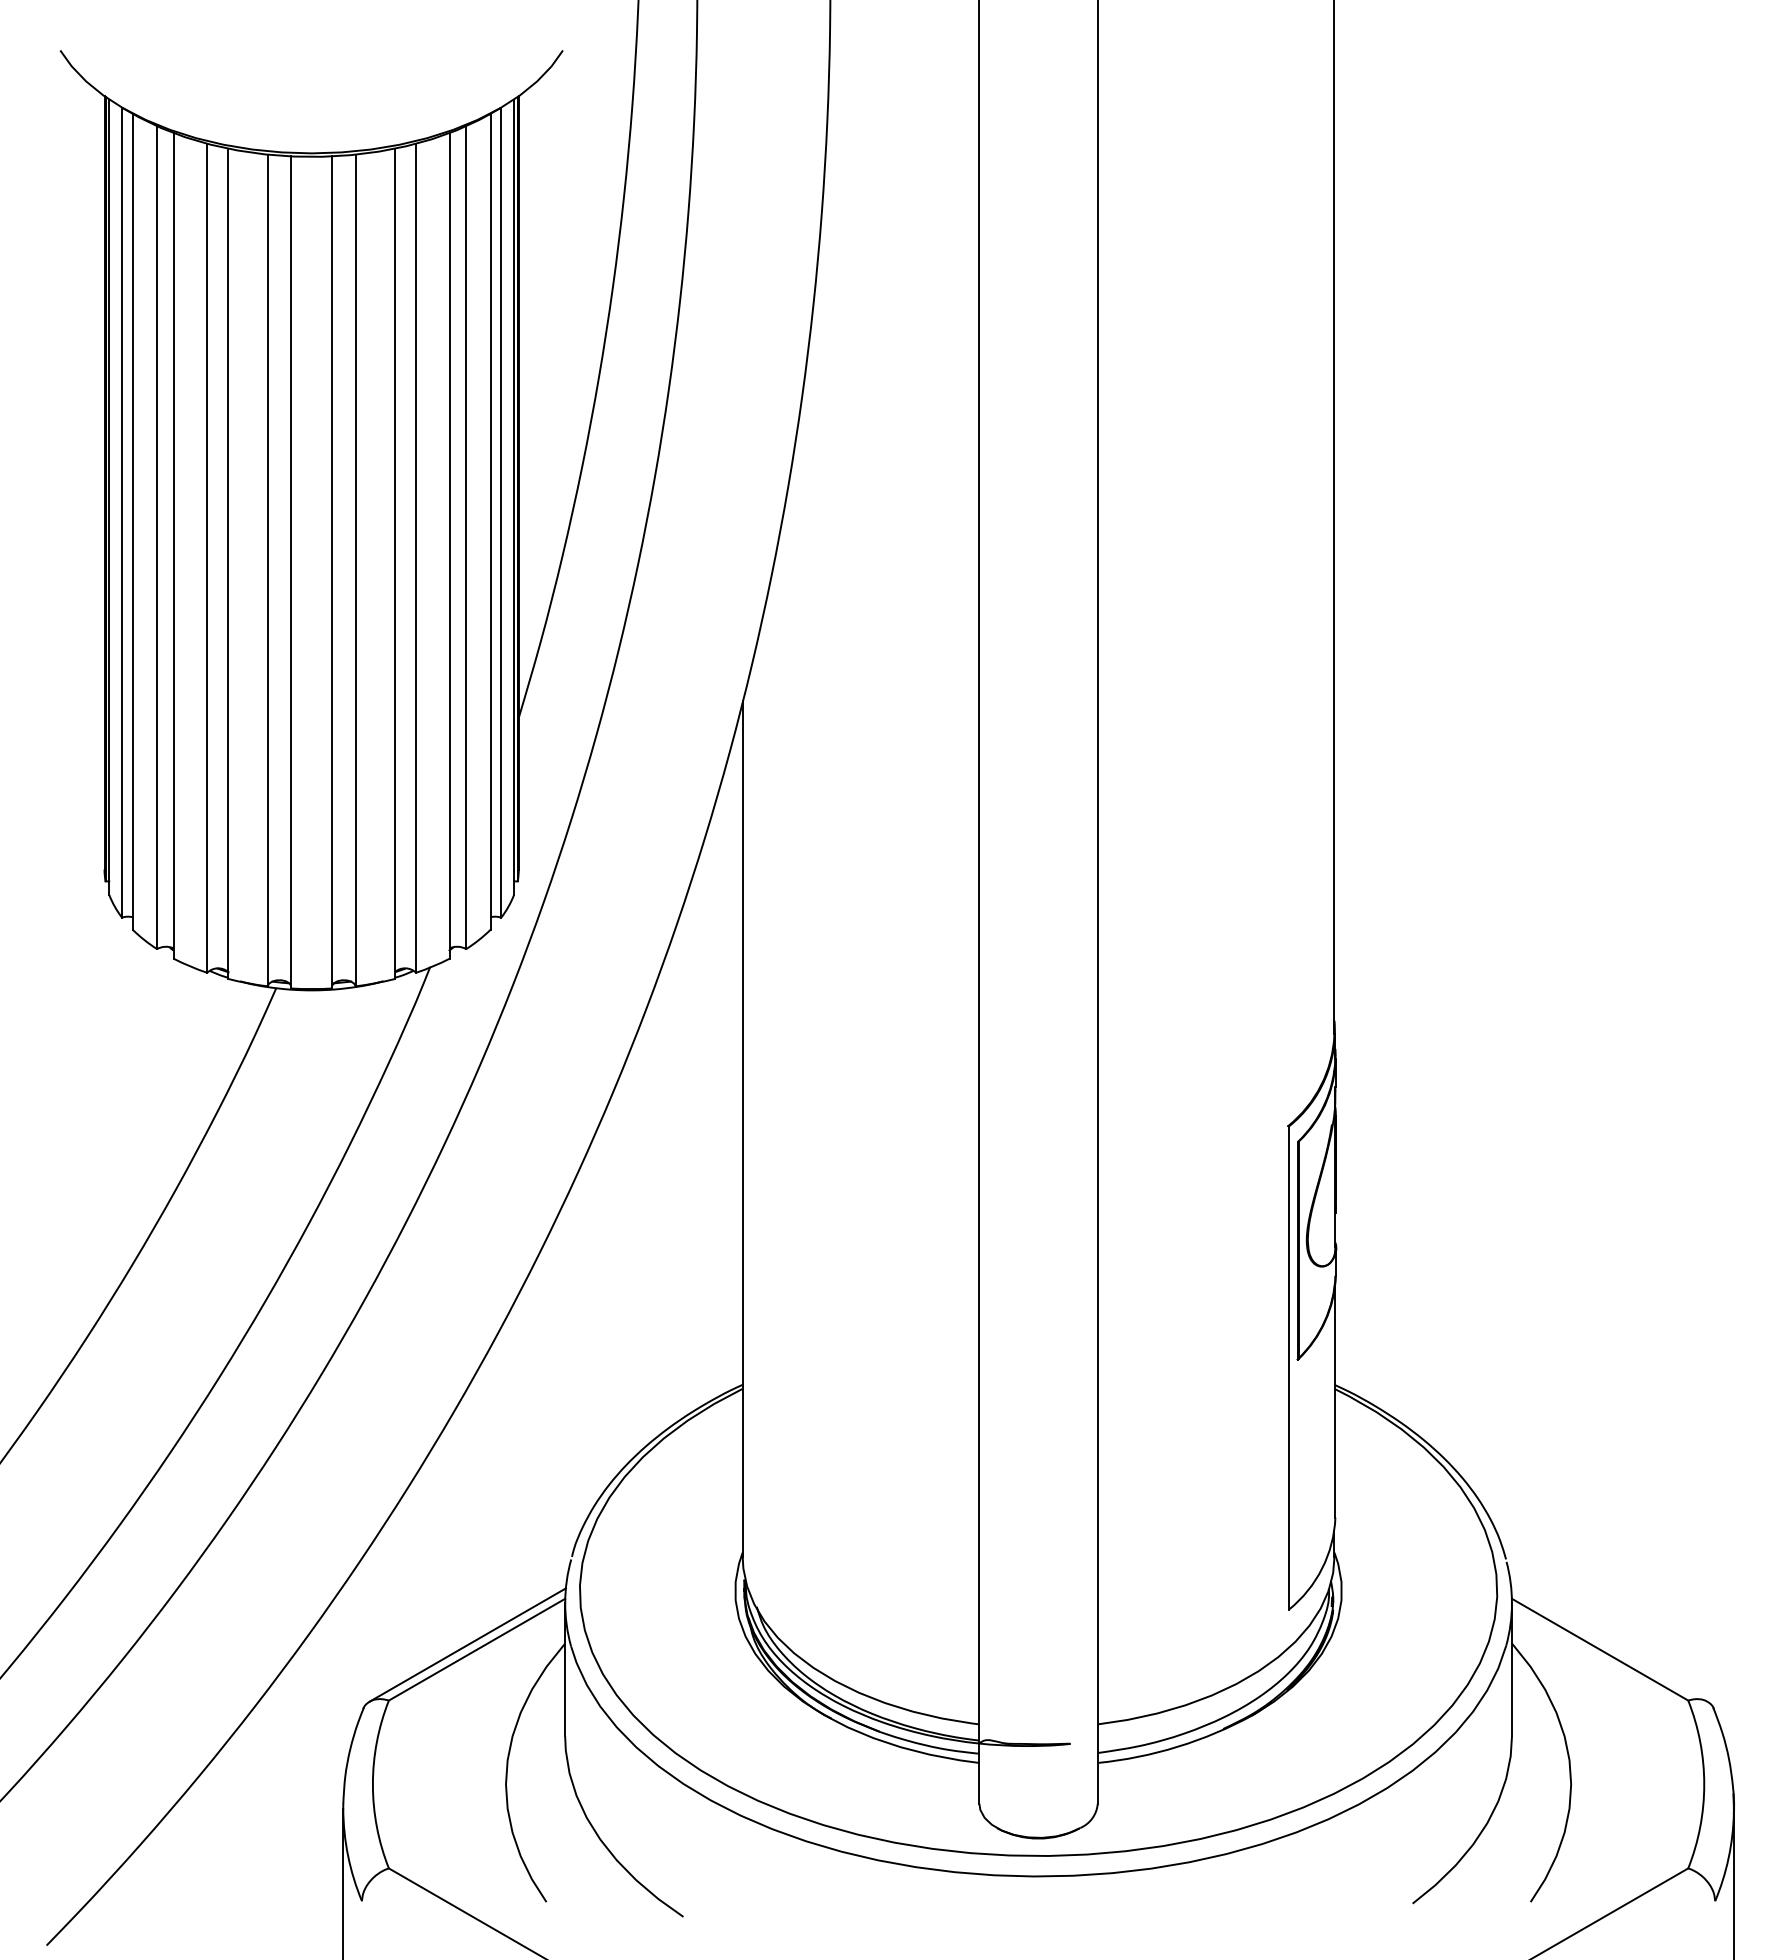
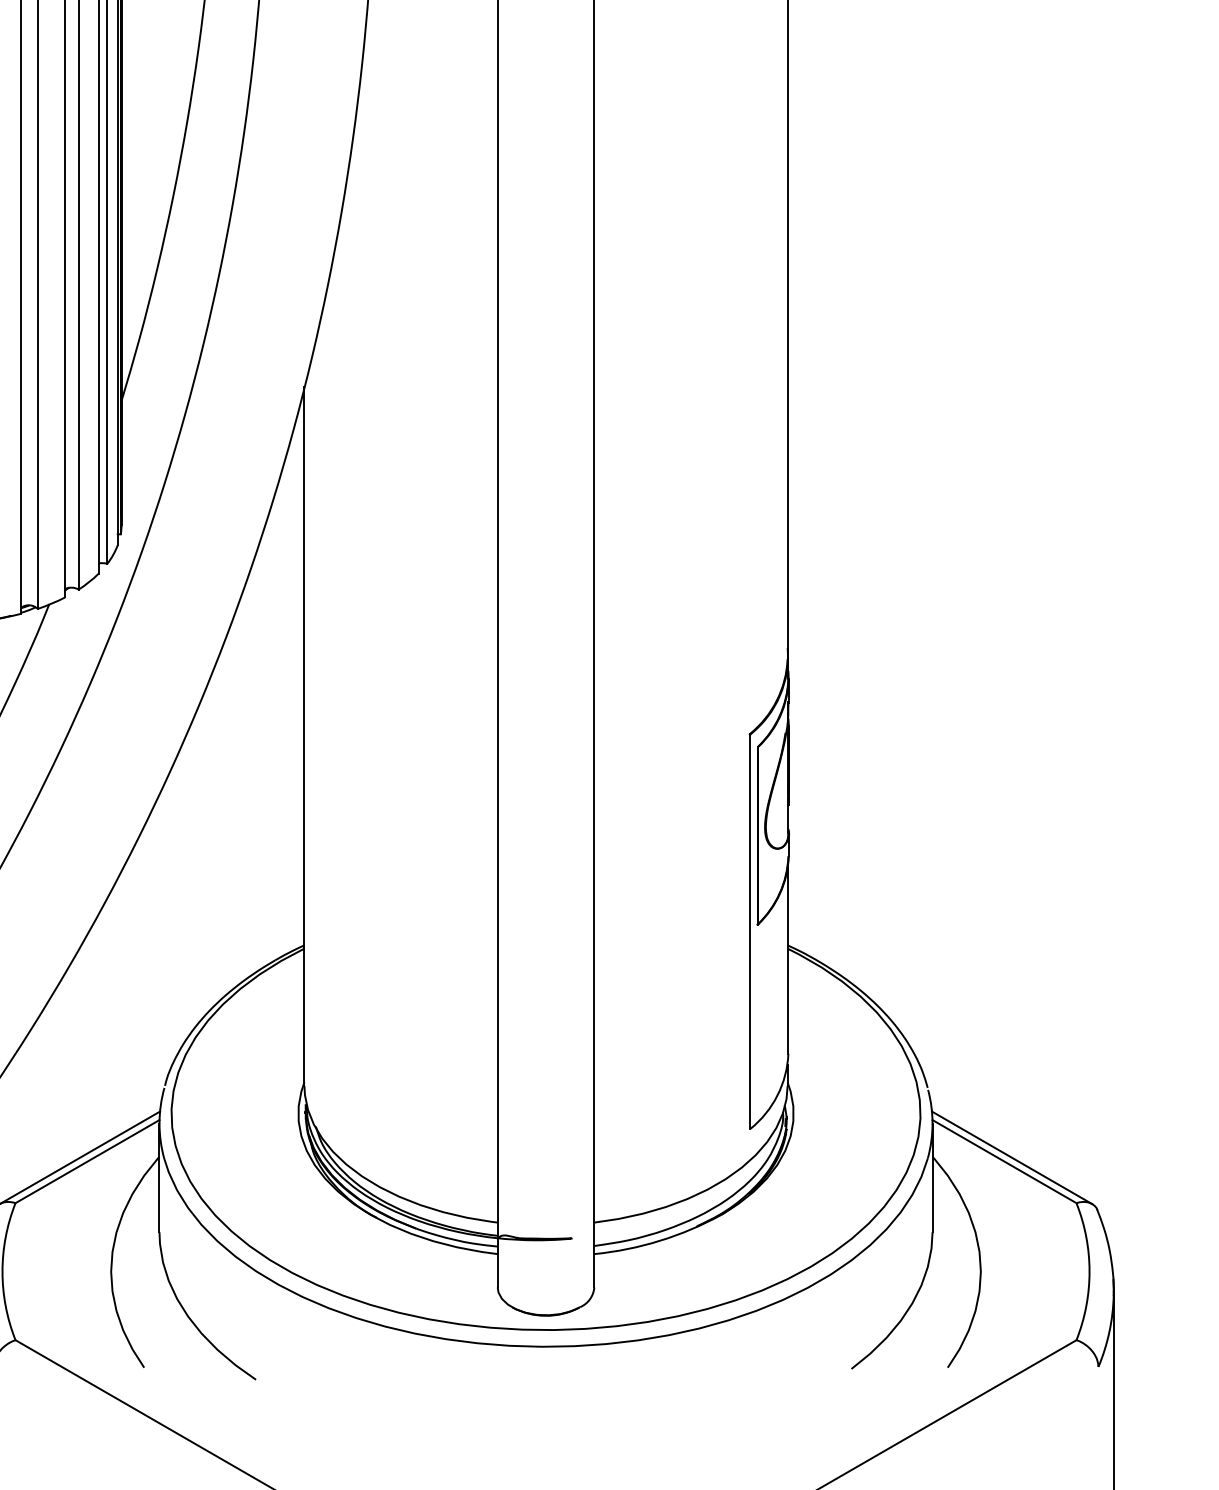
line: (1609, 1644) -> (1012, 1157), added

